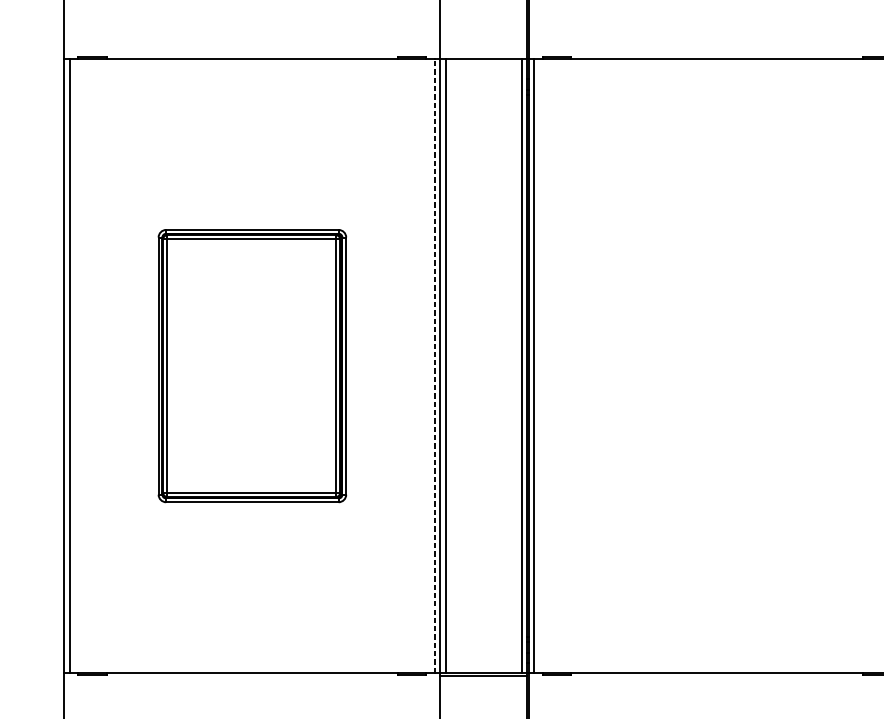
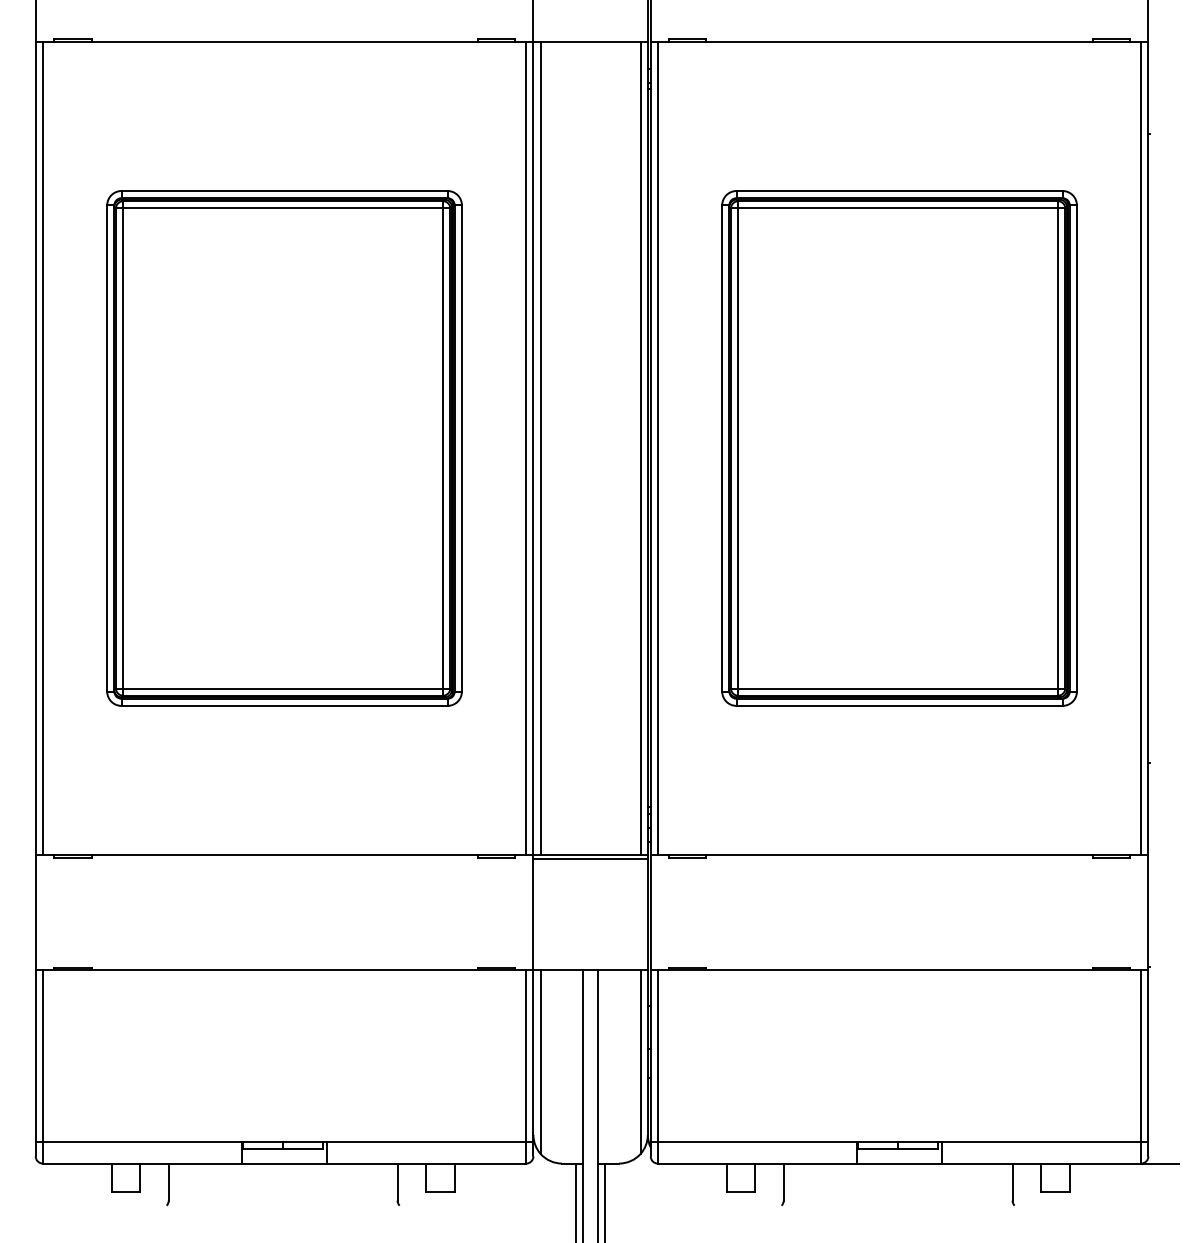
line: (435, 365) -> (526, 447), dashed -> solid
part: (252, 366) -> (284, 448), size x1.43
part: (717, 366) -> (899, 448), added

